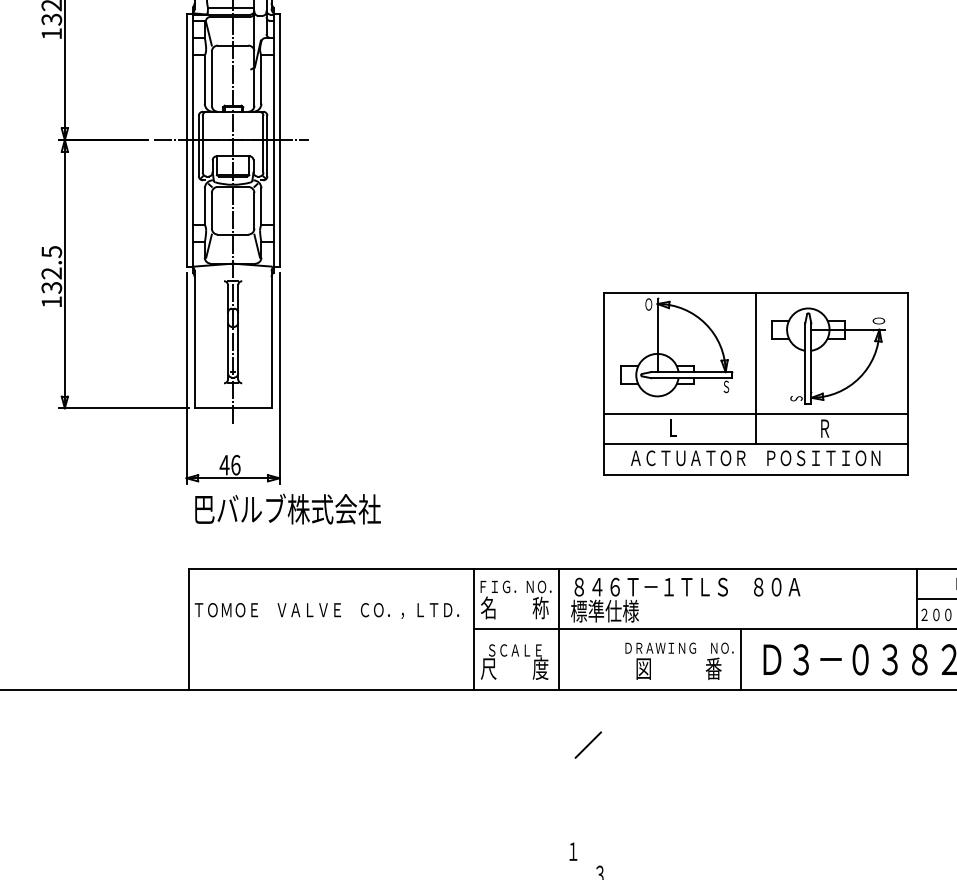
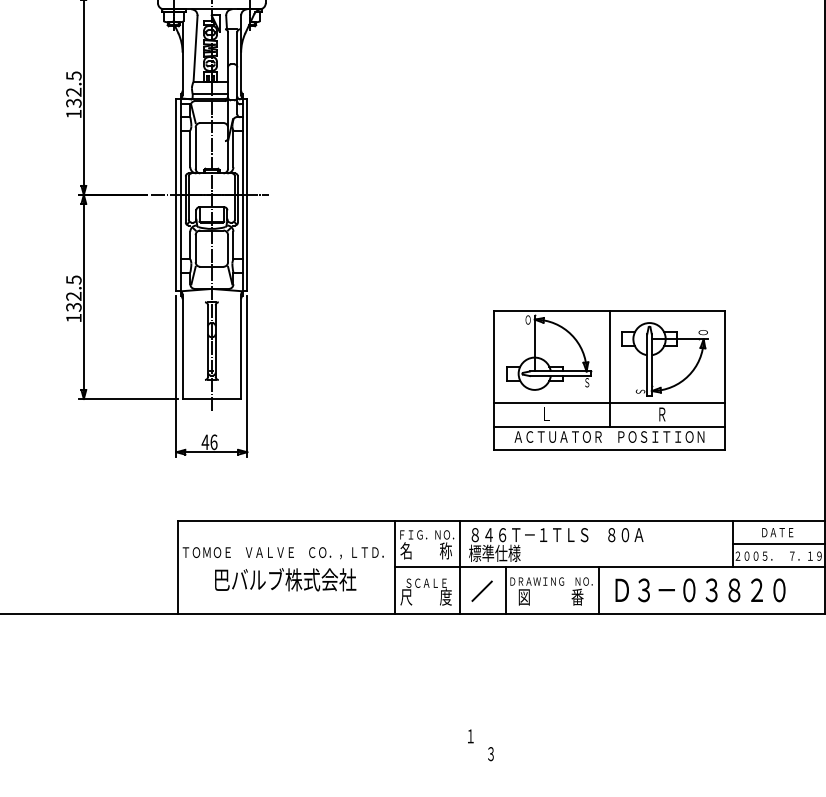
text: (287, 508) -> (285, 579), moved
line: (620, 659) -> (506, 590), added
line: (587, 744) -> (481, 590), moved

